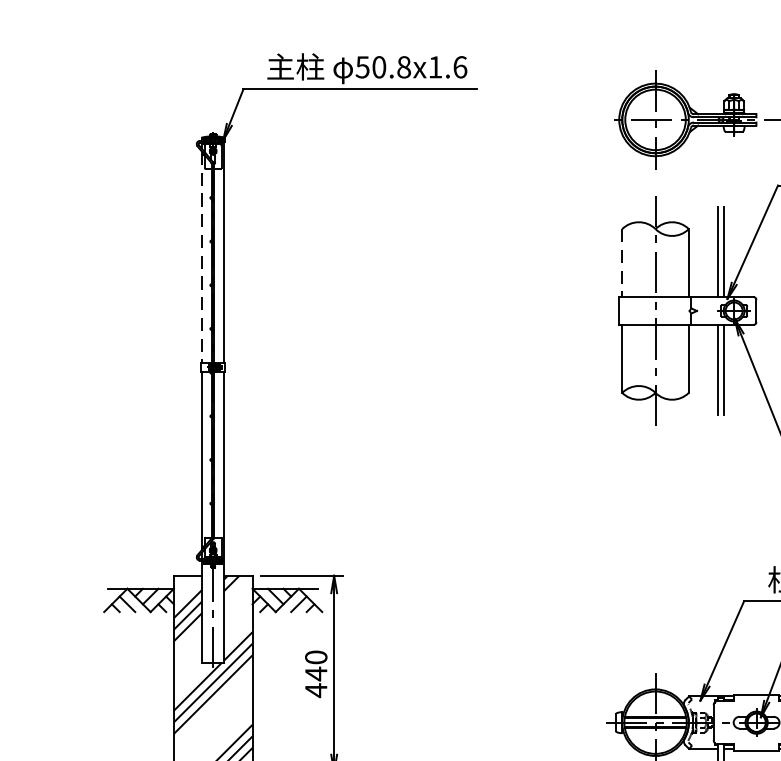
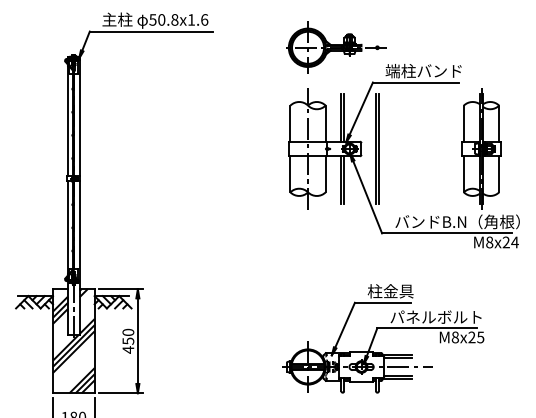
line: (201, 257) -> (67, 120), dashed -> solid
line: (622, 264) -> (290, 124), dashed -> solid
text: (316, 674) -> (128, 341), 440 -> 450

